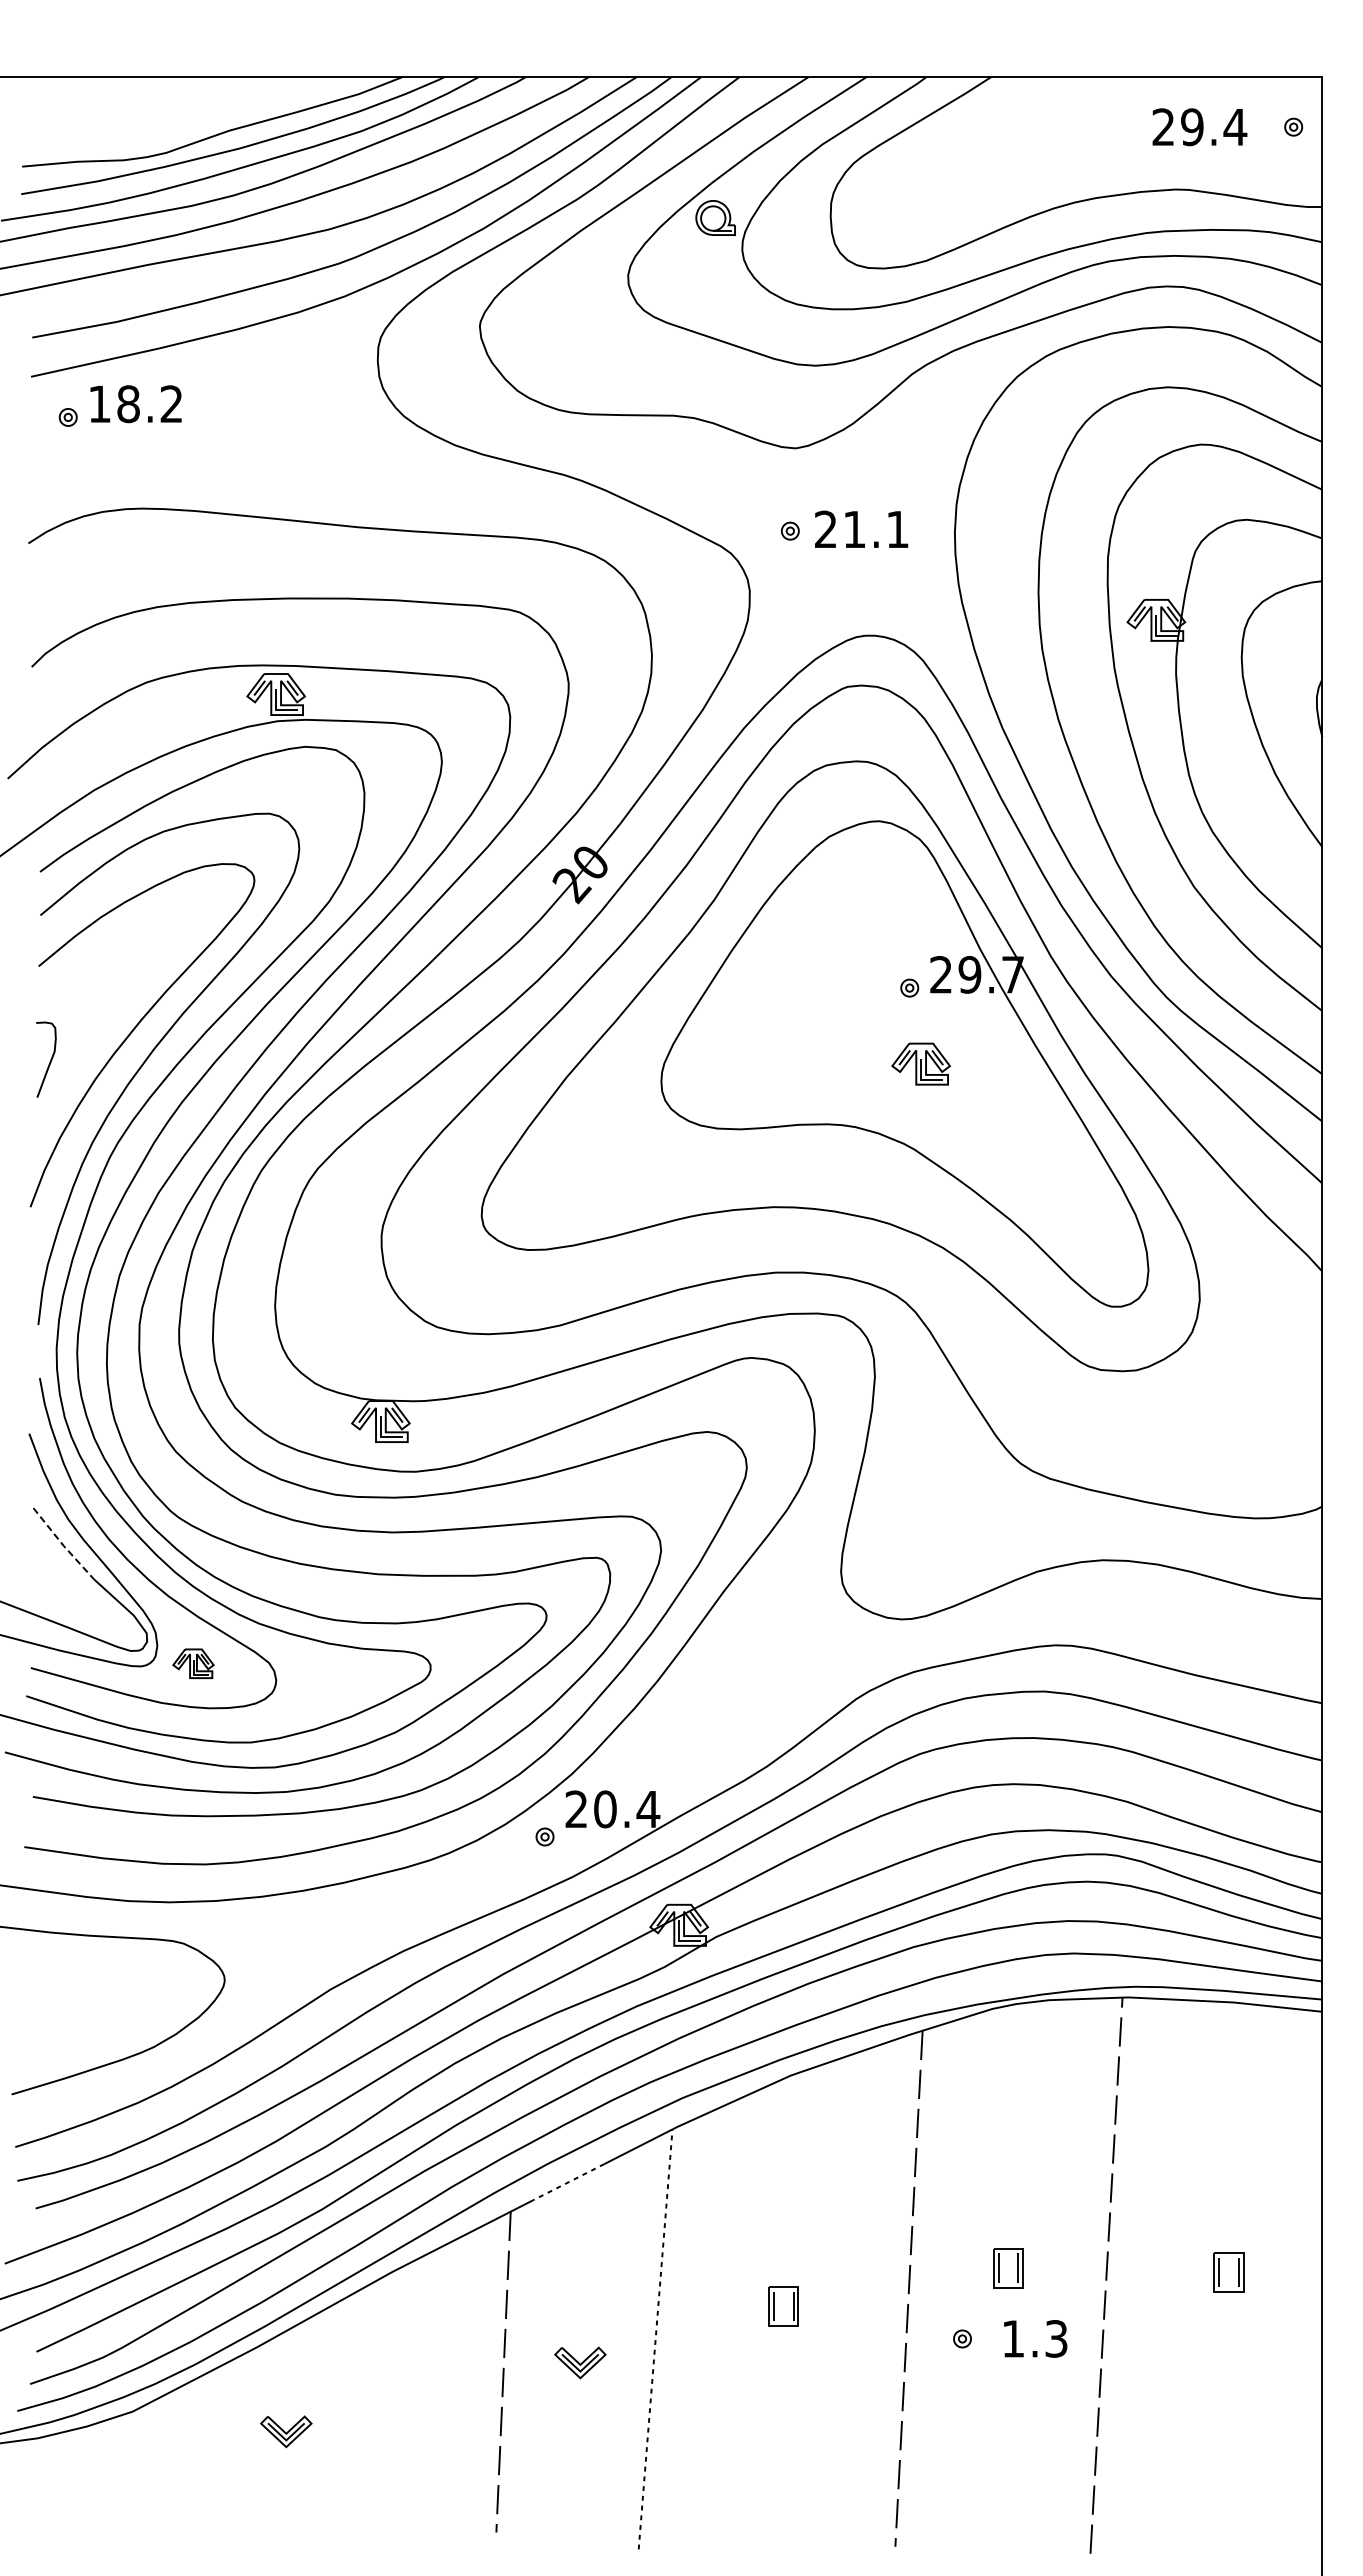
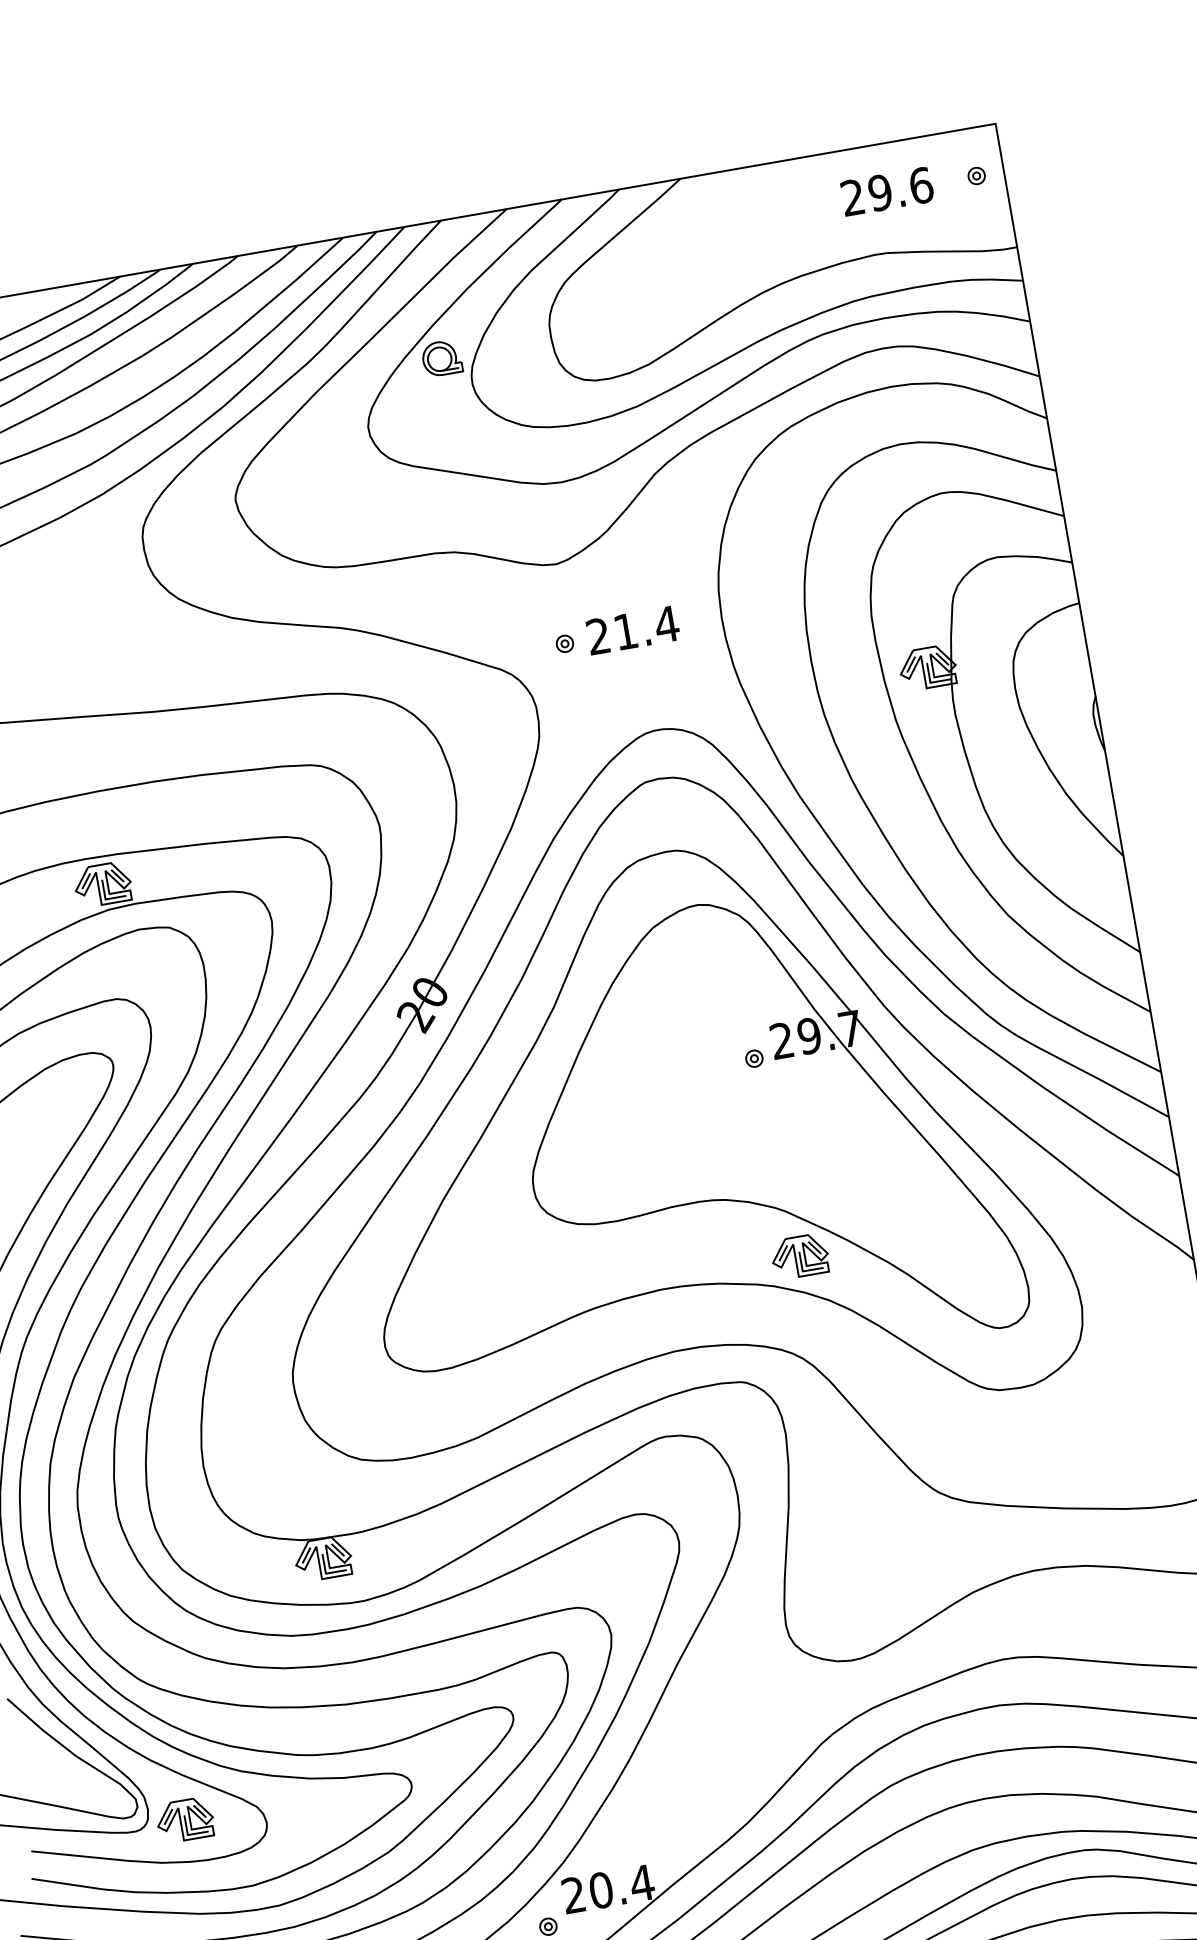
text: (1235, 127) -> (921, 185), 29.4 -> 29.6
text: (897, 529) -> (666, 624), 21.1 -> 21.4
part: (920, 1063) -> (799, 1256), moved
line: (63, 1545) -> (41, 1729), dashed -> solid
part: (193, 1663) -> (185, 1820), size x1.43

